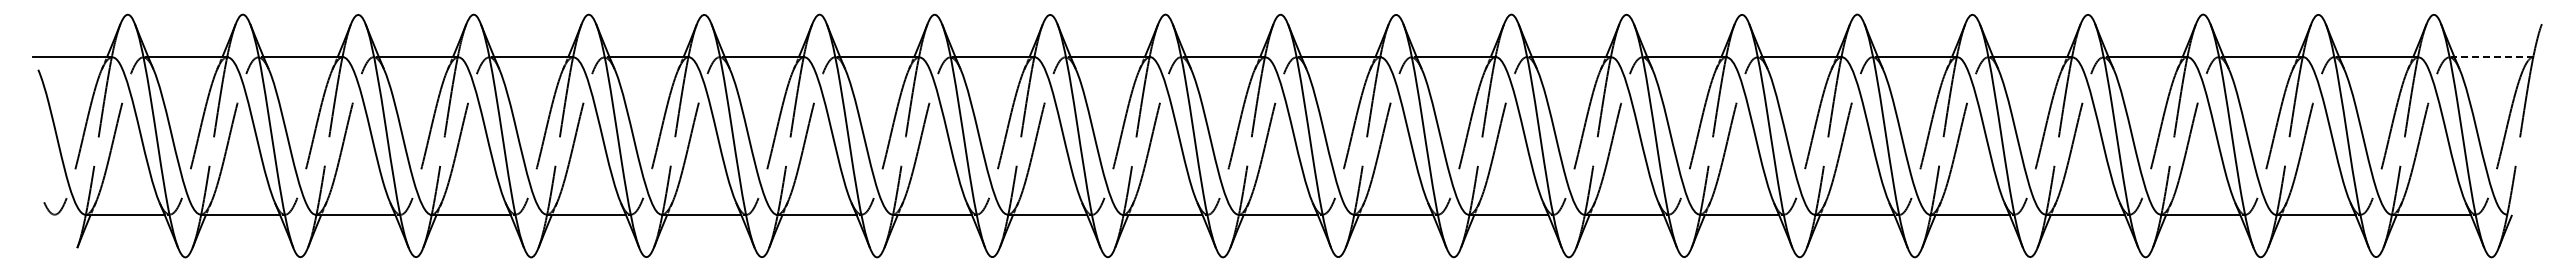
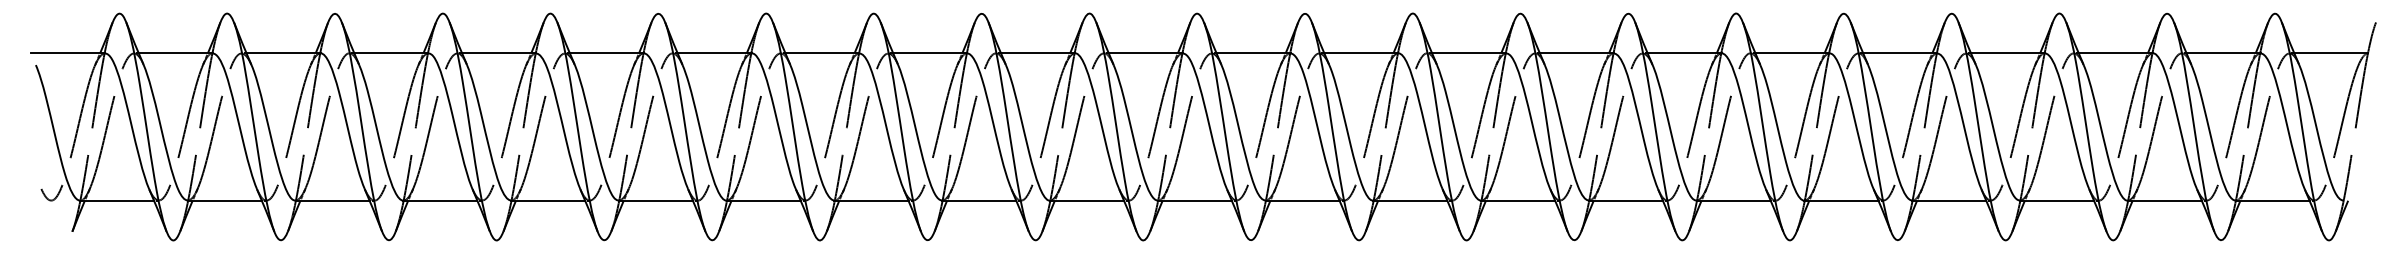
line: (2494, 57) -> (2331, 53), dashed -> solid

